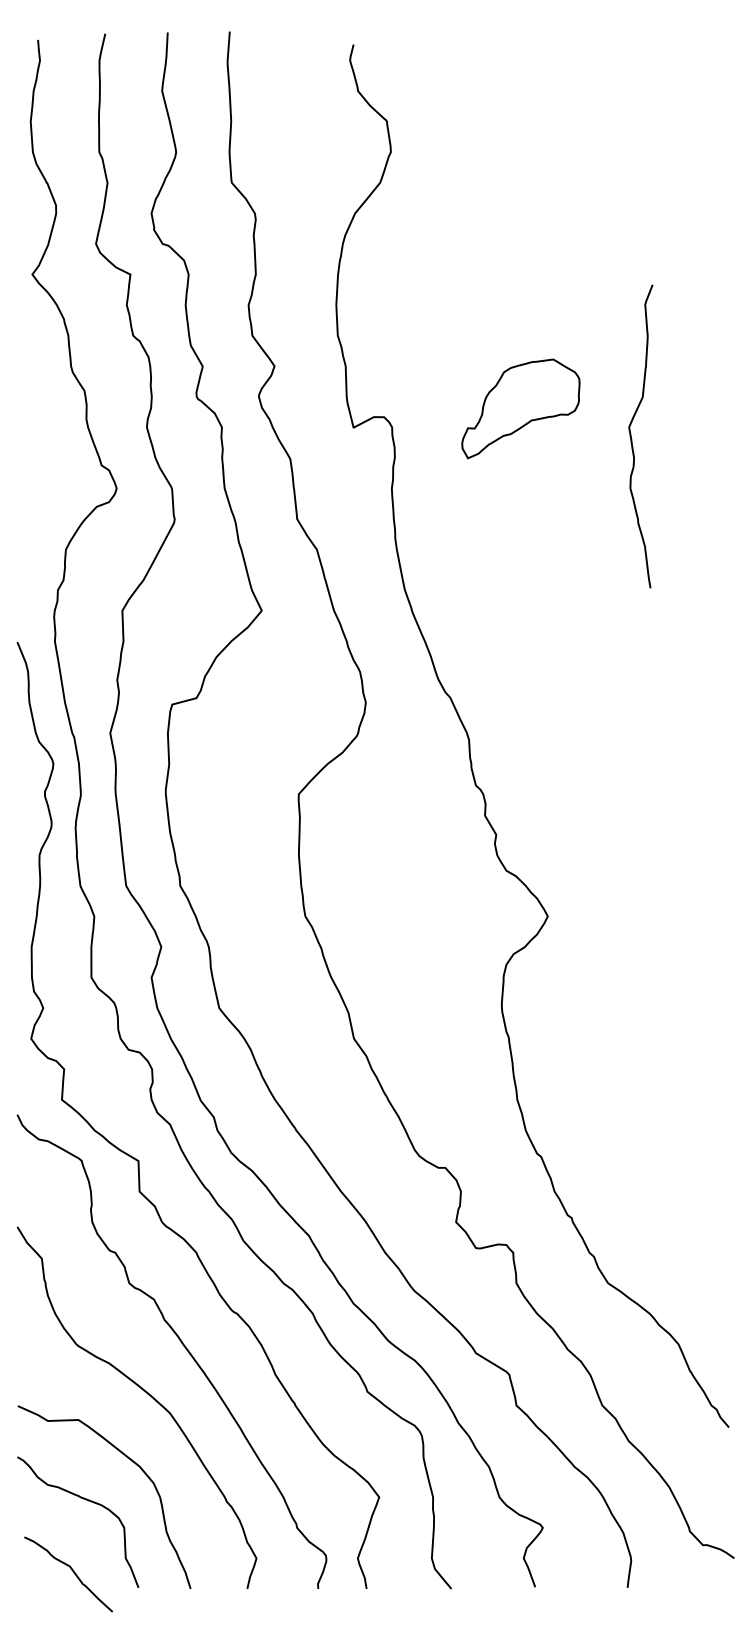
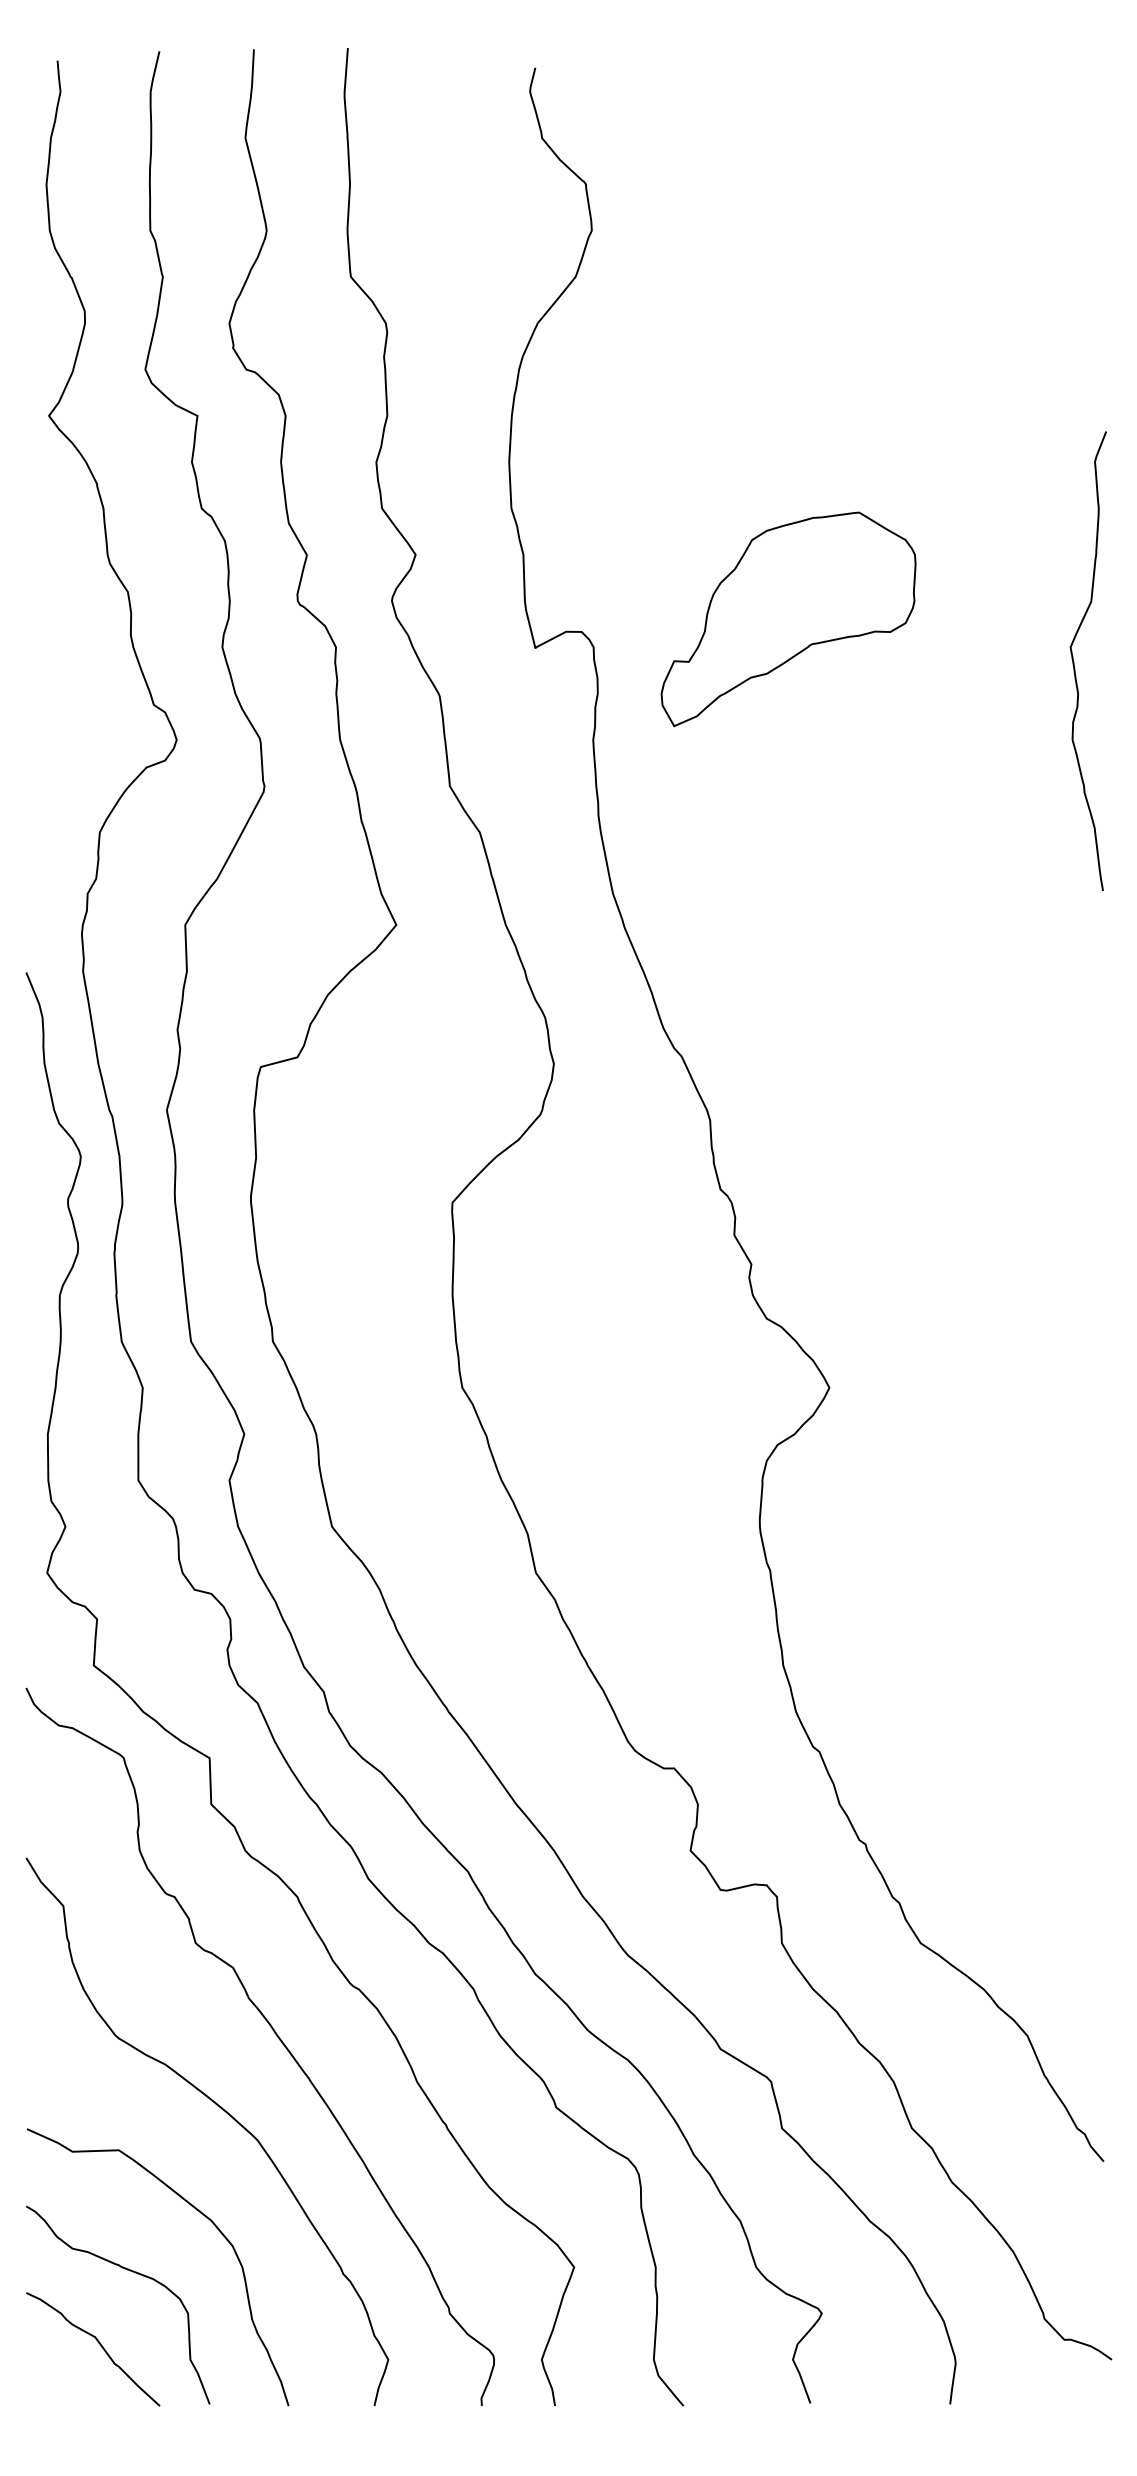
part: (520, 408) -> (788, 618), size x1.43
curve: (632, 439) -> (1075, 665), moved
curve: (71, 1570) -> (97, 2343), moved

